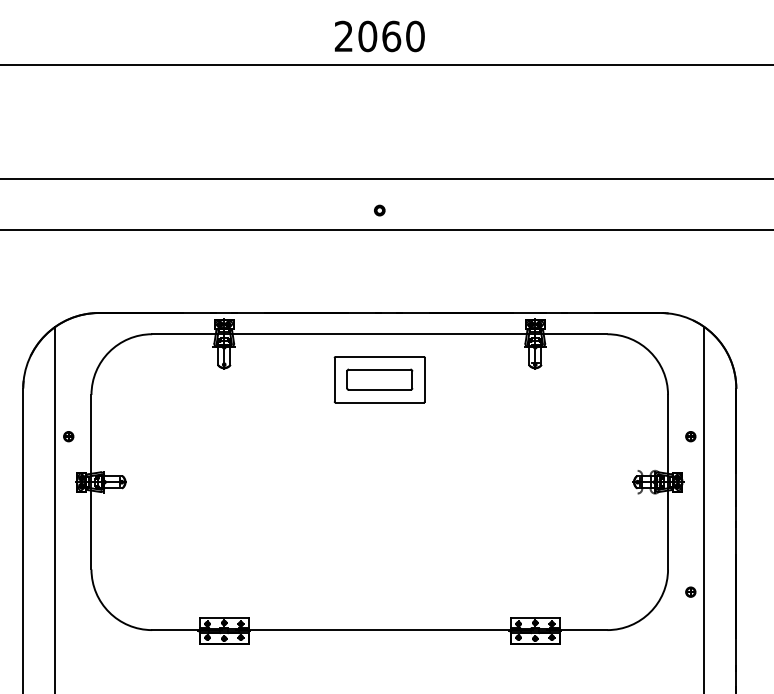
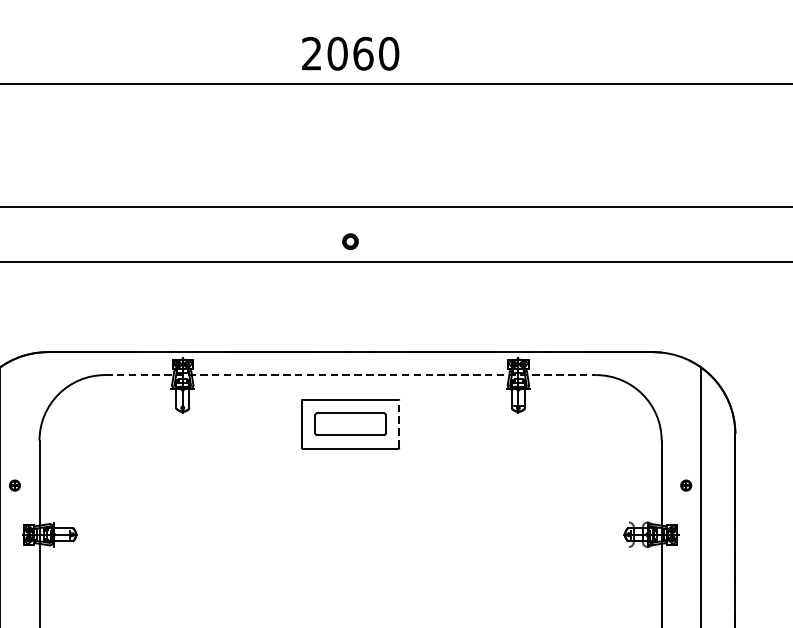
part: (379, 210) -> (350, 241), size x1.4
line: (379, 334) -> (350, 375), solid -> dashed
line: (424, 379) -> (398, 423), solid -> dashed

